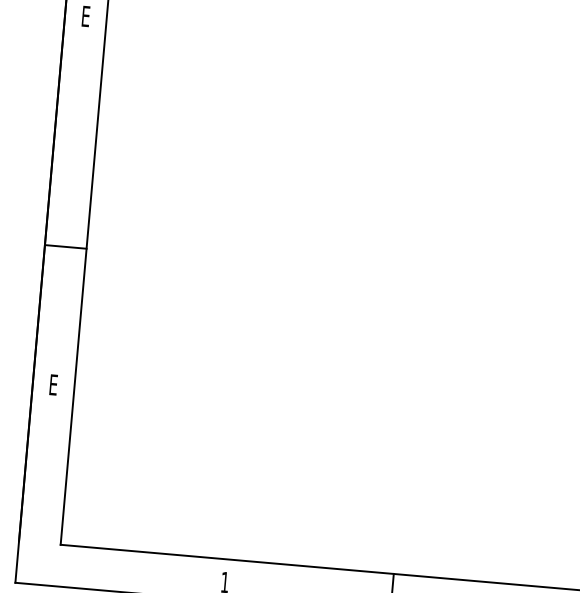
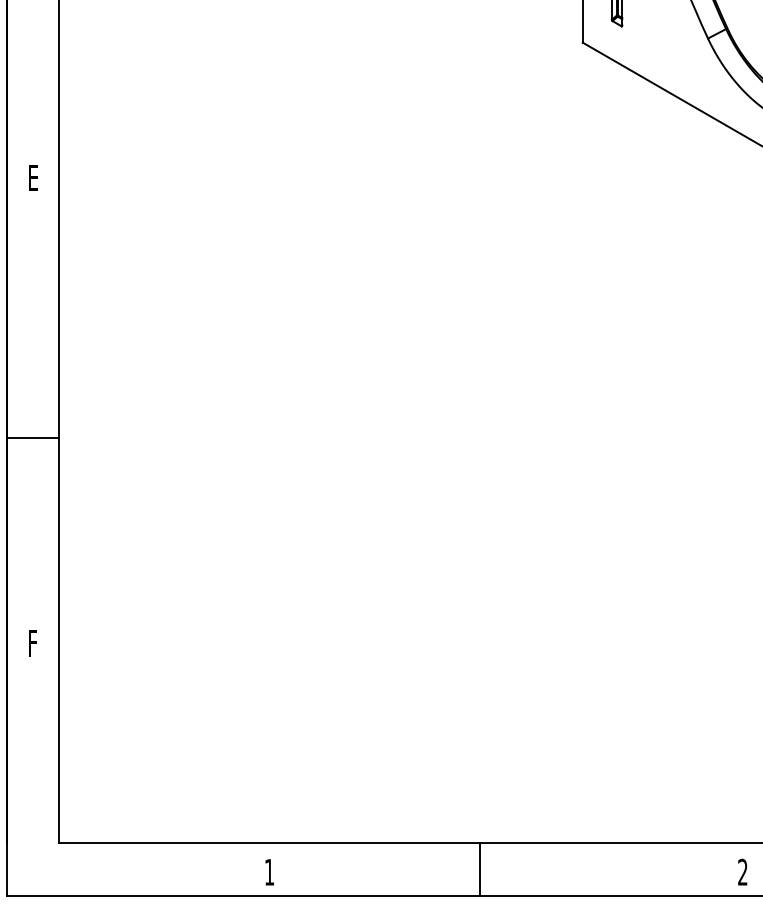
line: (65, 247) -> (32, 438), moved
text: (53, 384) -> (33, 643), E -> F

